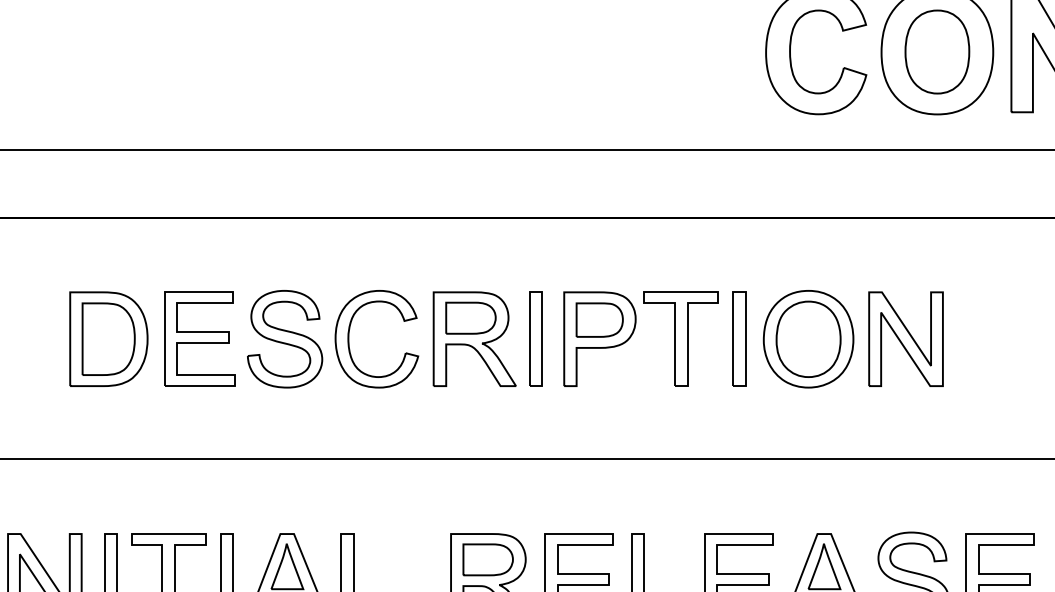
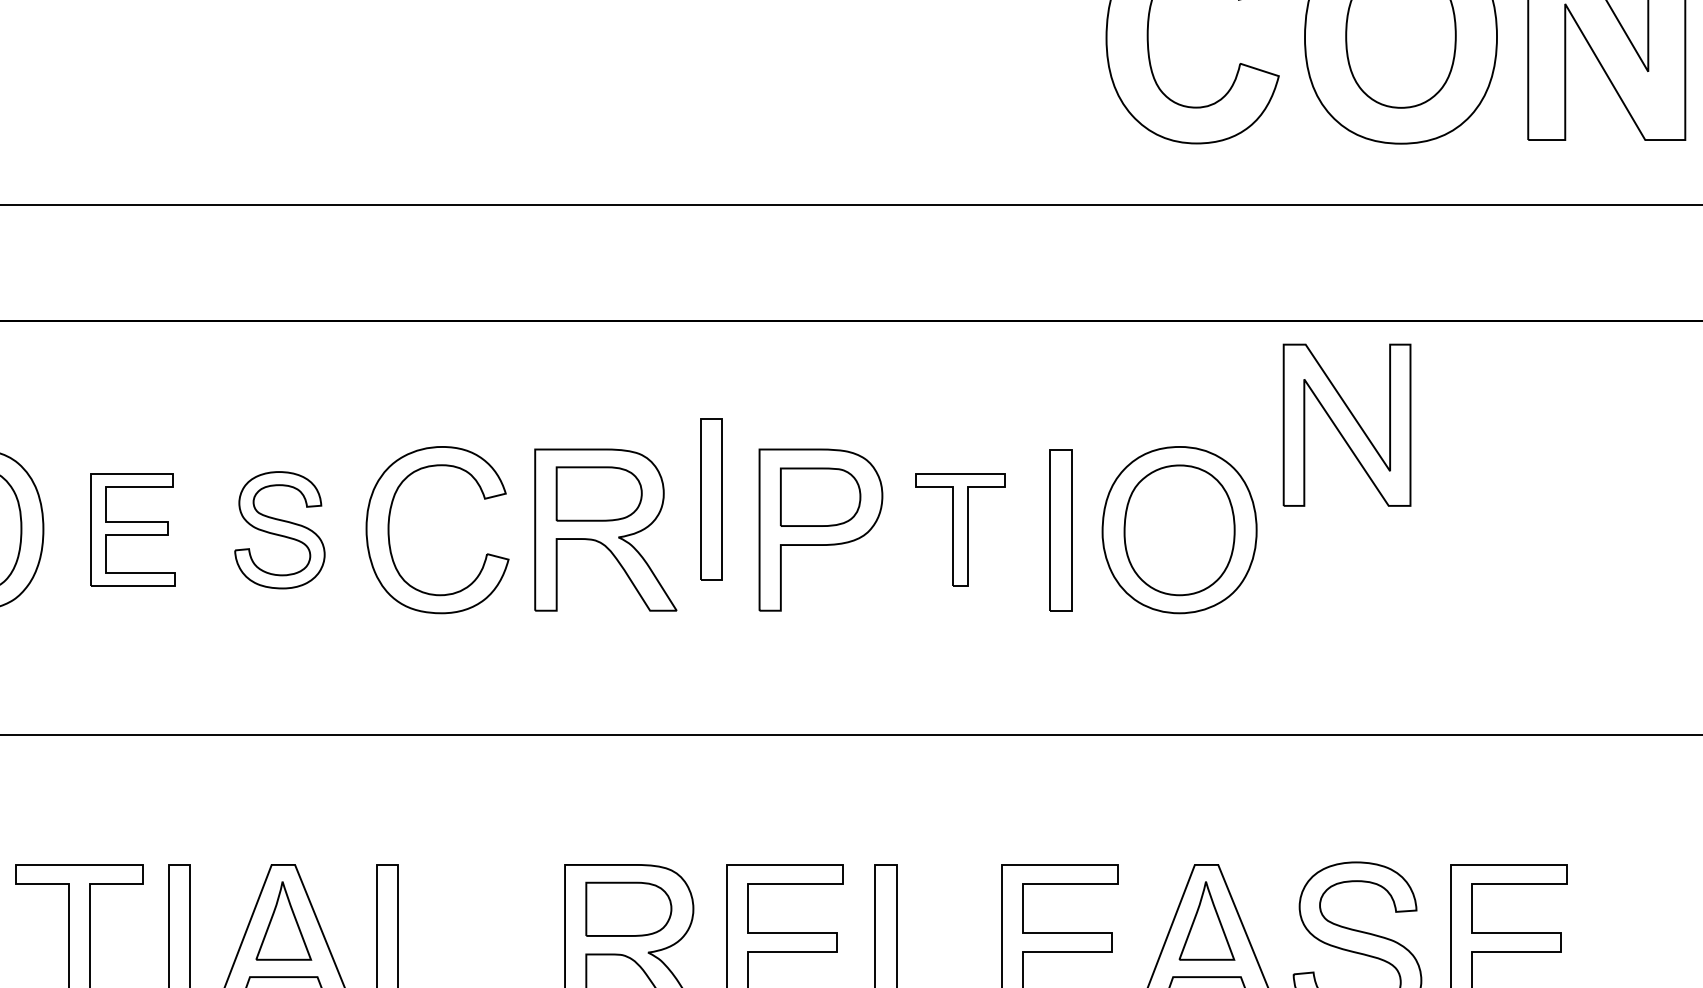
part: (199, 338) -> (132, 528), size x0.7
part: (535, 338) -> (710, 497), moved
part: (680, 338) -> (959, 528), size x0.7
part: (905, 338) -> (1346, 424), moved
part: (285, 339) -> (280, 530), size x0.7

